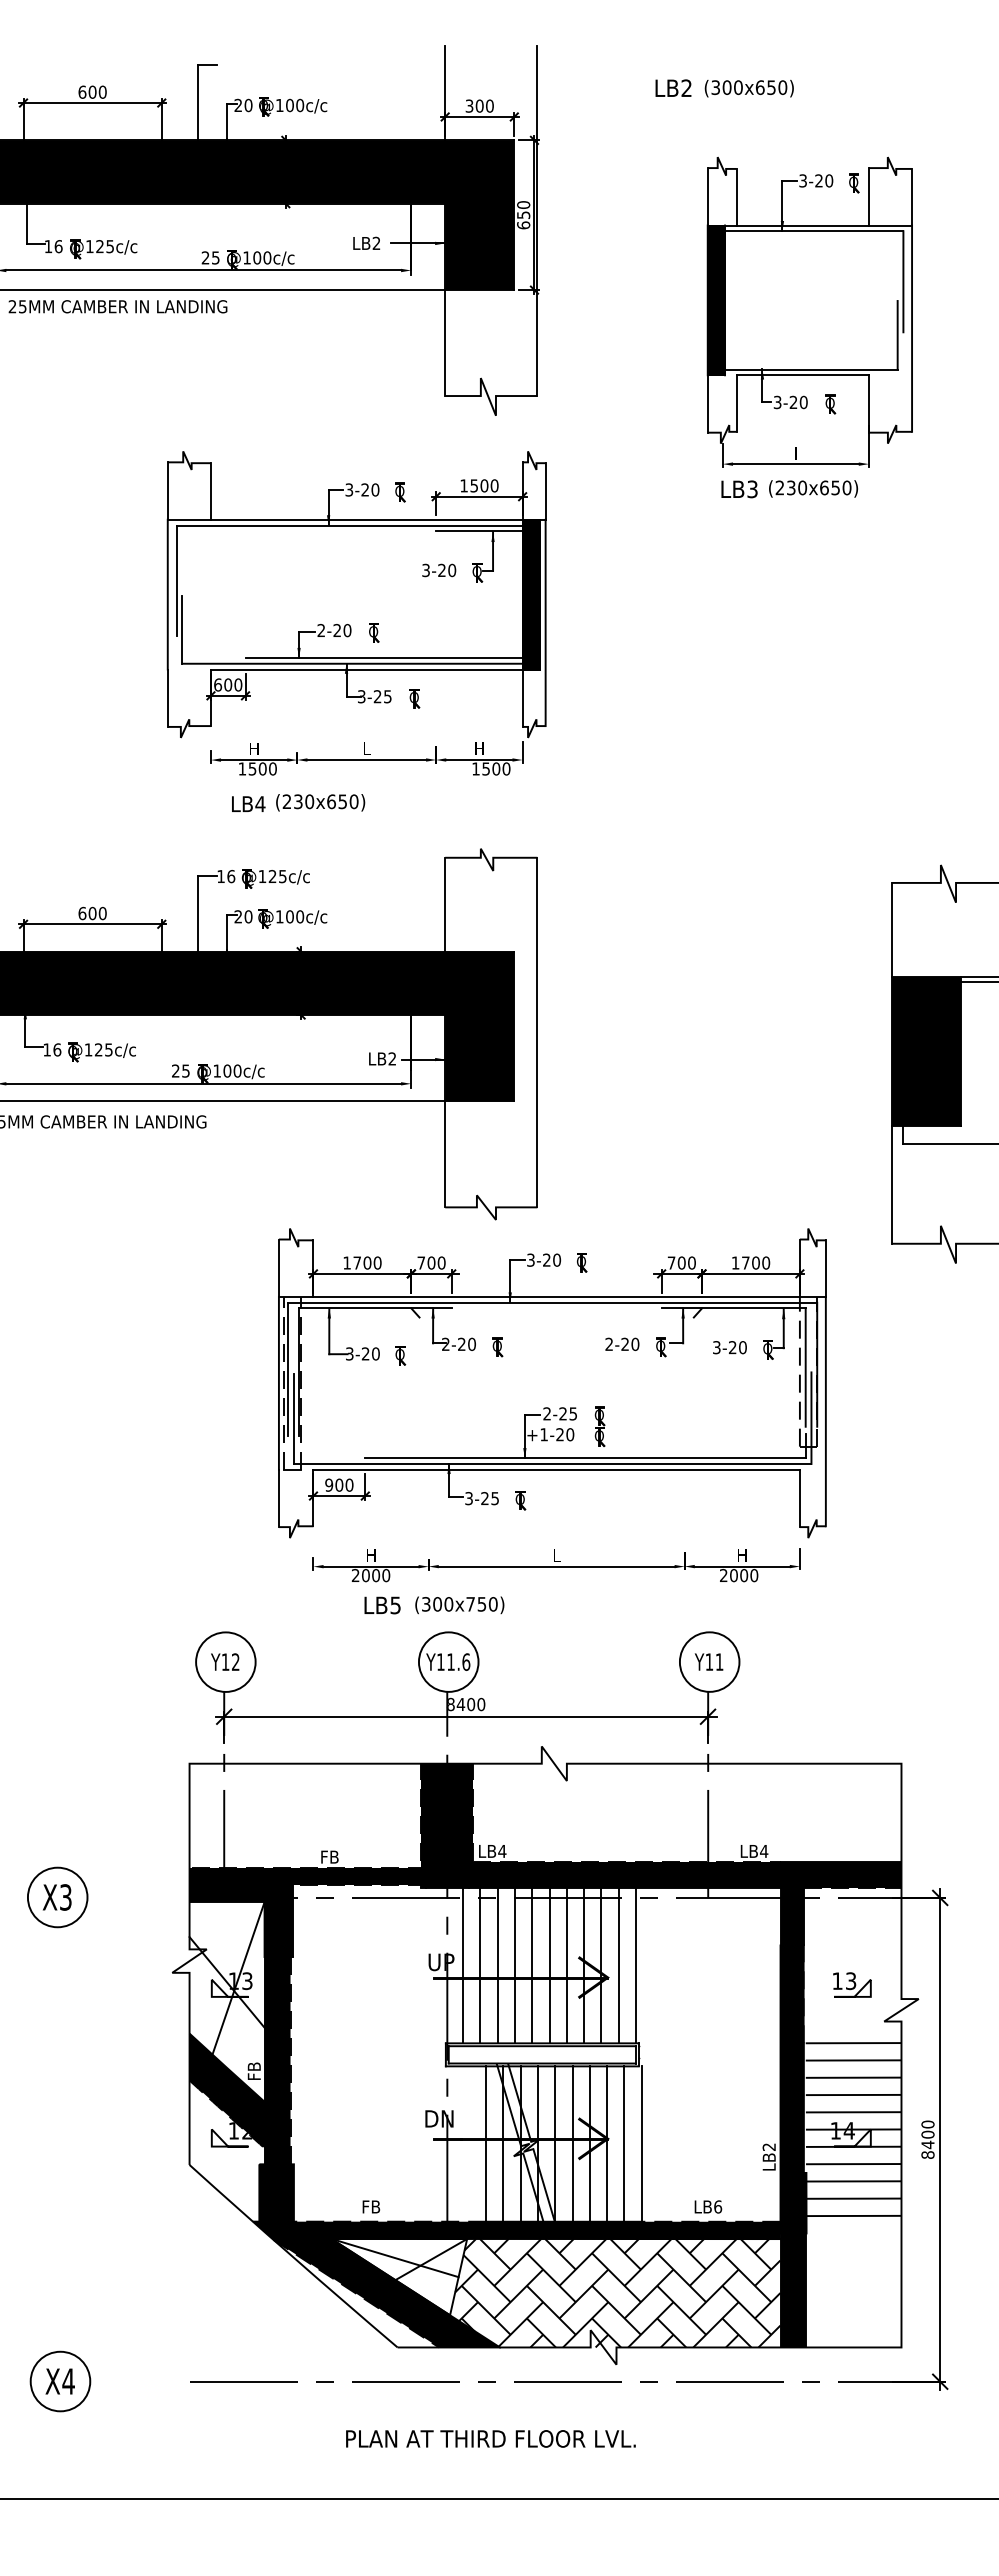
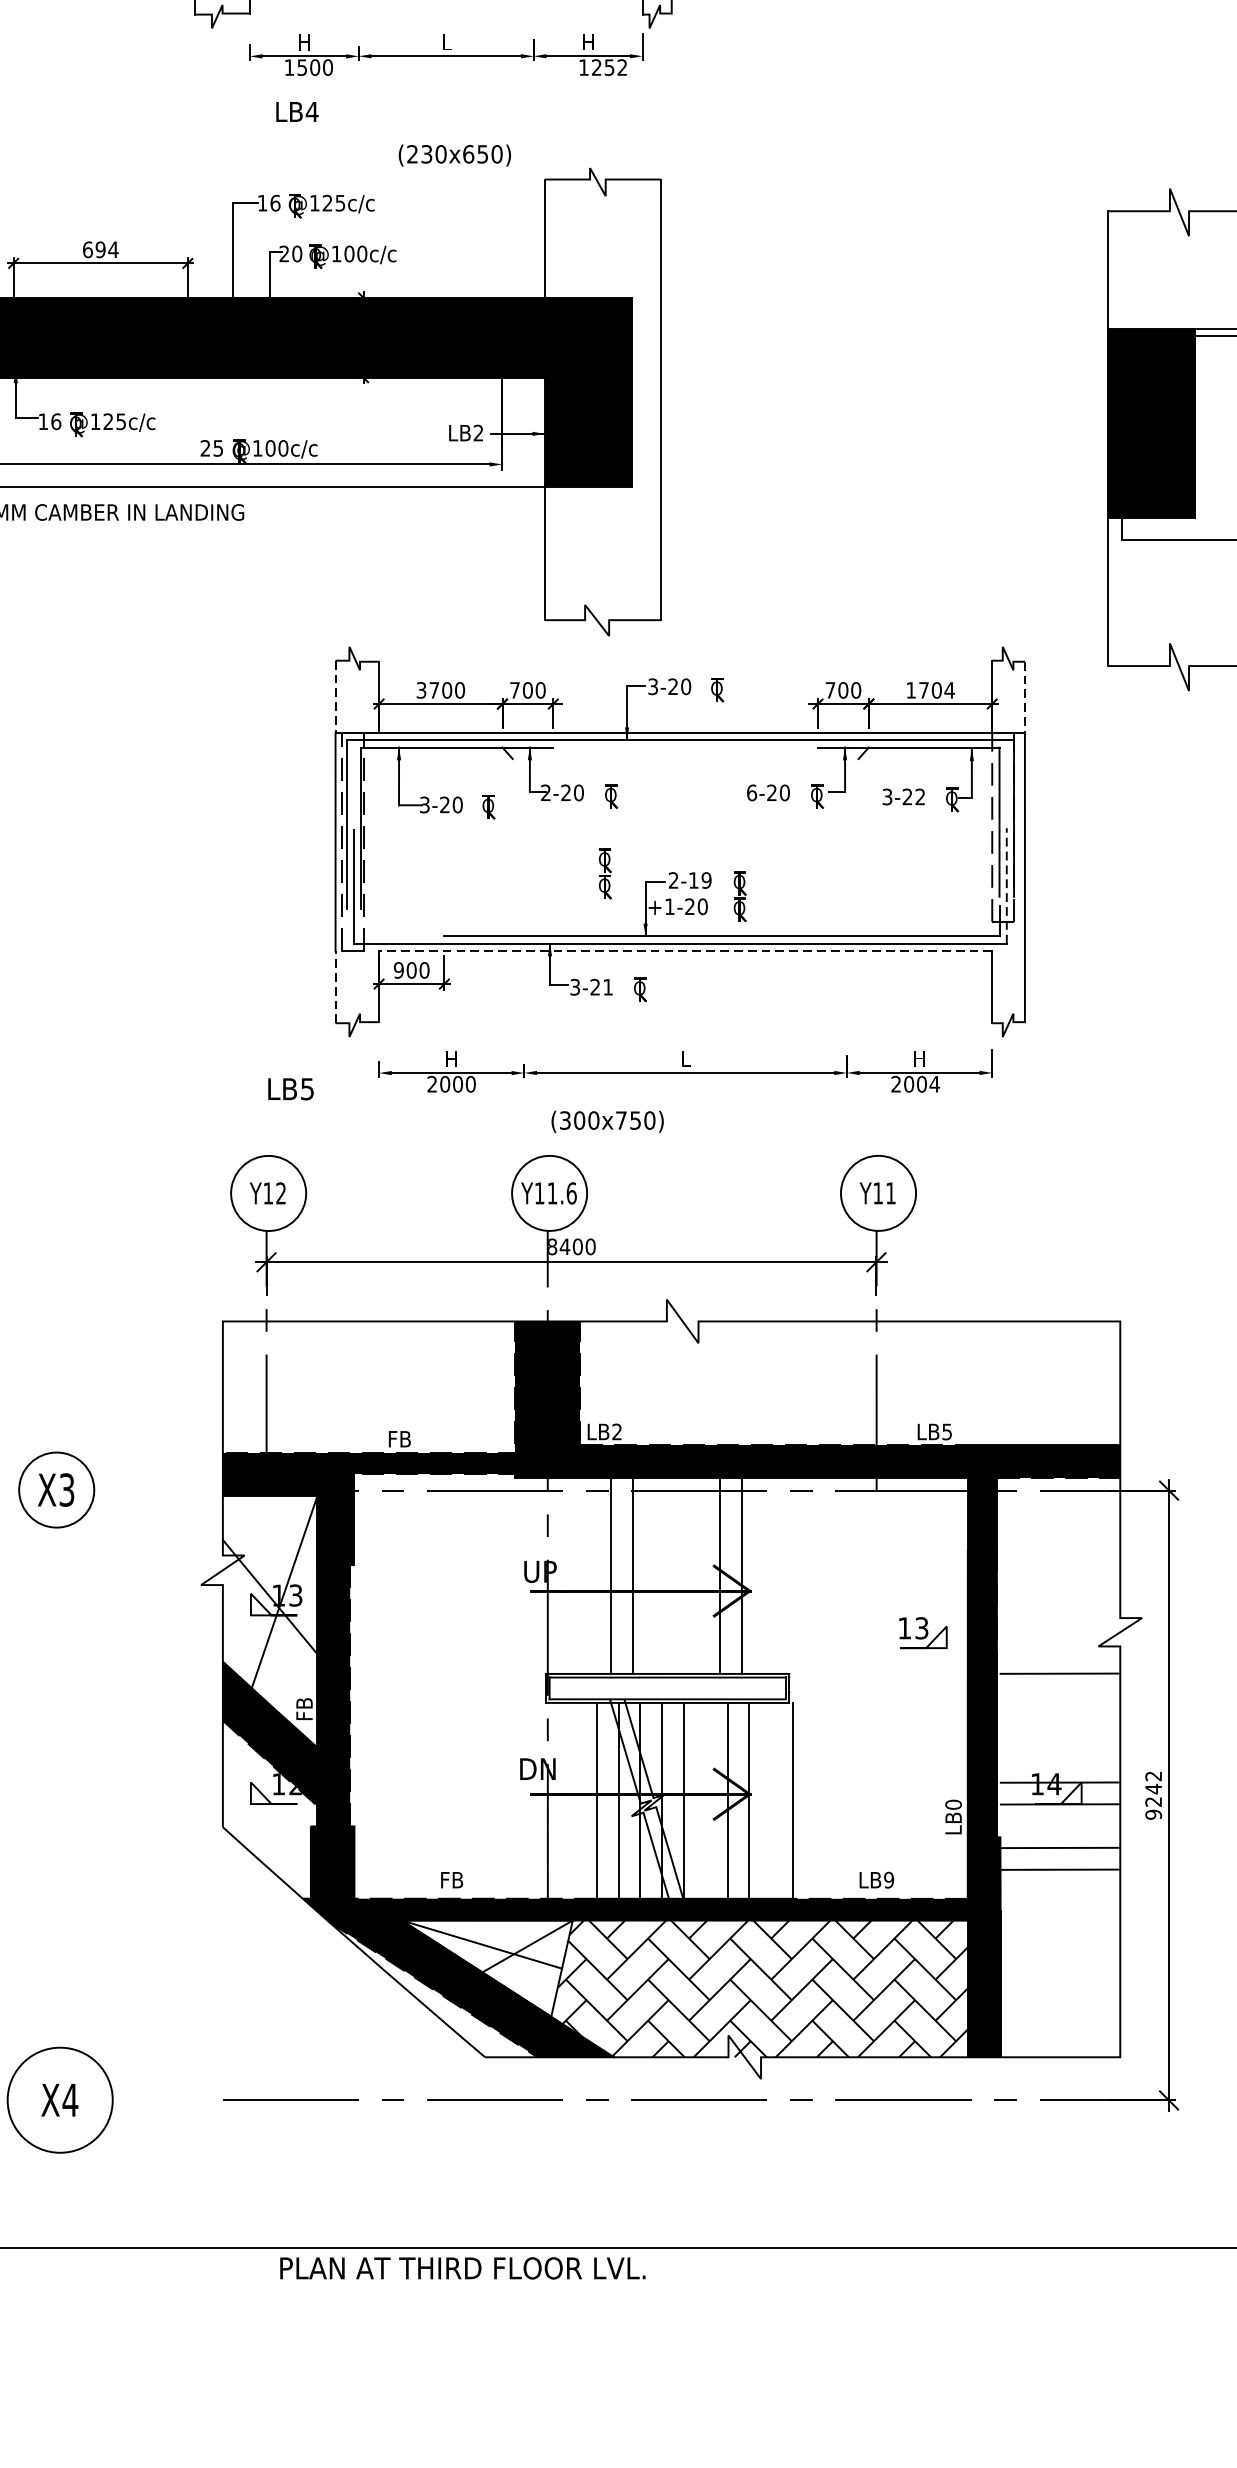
text: (496, 768) -> (609, 66), 1500 -> 1252
text: (320, 802) -> (454, 155), moved
text: (97, 913) -> (106, 249), 600 -> 694
text: (346, 1262) -> (420, 689), 1700 -> 3700
text: (765, 1262) -> (948, 689), 1700 -> 1704
line: (278, 1268) -> (335, 697), solid -> dashed
line: (825, 1269) -> (1024, 698), solid -> dashed
text: (609, 1344) -> (752, 793), 2-20 -> 6-20
text: (742, 1347) -> (919, 796), 3-20 -> 3-22
part: (492, 1408) -> (604, 873), added
text: (568, 1413) -> (700, 880), 2-25 -> 2-19
line: (811, 1418) -> (1006, 886), solid -> dashed
line: (556, 1469) -> (685, 950), solid -> dashed
line: (278, 1498) -> (335, 987), solid -> dashed
text: (494, 1498) -> (607, 987), 3-25 -> 3-21
text: (754, 1575) -> (934, 1084), 2000 -> 2004
text: (382, 1605) -> (290, 1089), moved
text: (459, 1605) -> (607, 1122), moved
text: (502, 1850) -> (617, 1430), LB4 -> LB2
text: (764, 1851) -> (947, 1432), LB4 -> LB5
line: (463, 1965) -> (568, 1575), removed
line: (480, 1965) -> (589, 1575), removed
line: (532, 1965) -> (655, 1575), removed
line: (549, 1965) -> (676, 1575), removed
line: (566, 1965) -> (698, 1575), removed
line: (618, 1965) -> (763, 1575), removed
line: (635, 1965) -> (784, 1575), removed
part: (852, 1984) -> (923, 1632), moved
line: (853, 2060) -> (1059, 1695), removed
line: (853, 2077) -> (1059, 1716), removed
line: (853, 2094) -> (1059, 1738), removed
line: (853, 2112) -> (1059, 1761), removed
text: (927, 2139) -> (1153, 1795), 8400 -> 9242
line: (572, 2143) -> (705, 1800), removed
line: (624, 2143) -> (771, 1800), removed
text: (768, 2147) -> (952, 1805), LB2 -> LB0
line: (853, 2164) -> (1059, 1826), removed
text: (718, 2206) -> (889, 1879), LB6 -> LB9
line: (853, 2215) -> (1059, 1890), removed
circle: (60, 2381) -> (60, 2100), size x1.4
text: (490, 2438) -> (462, 2267), moved

